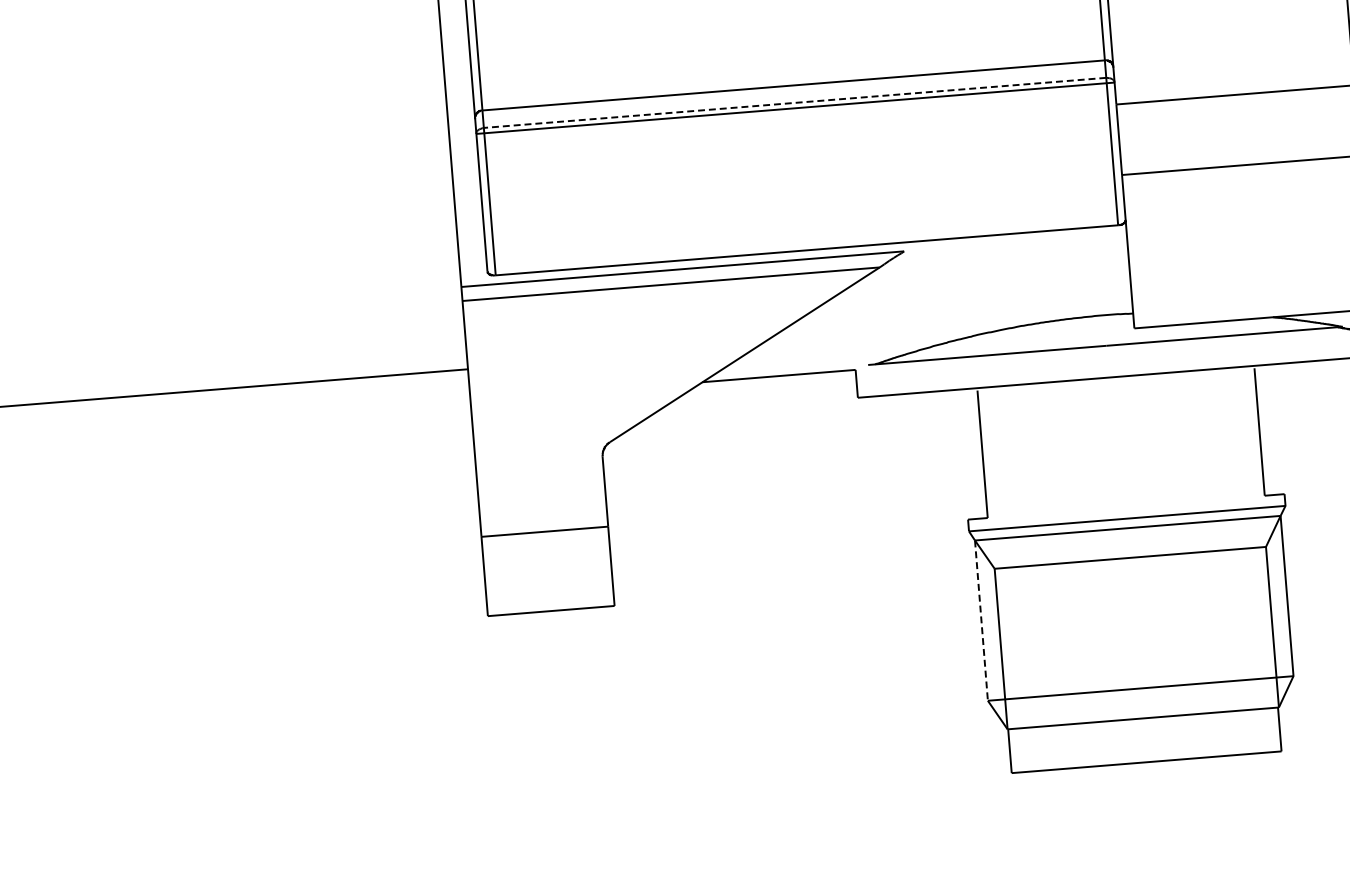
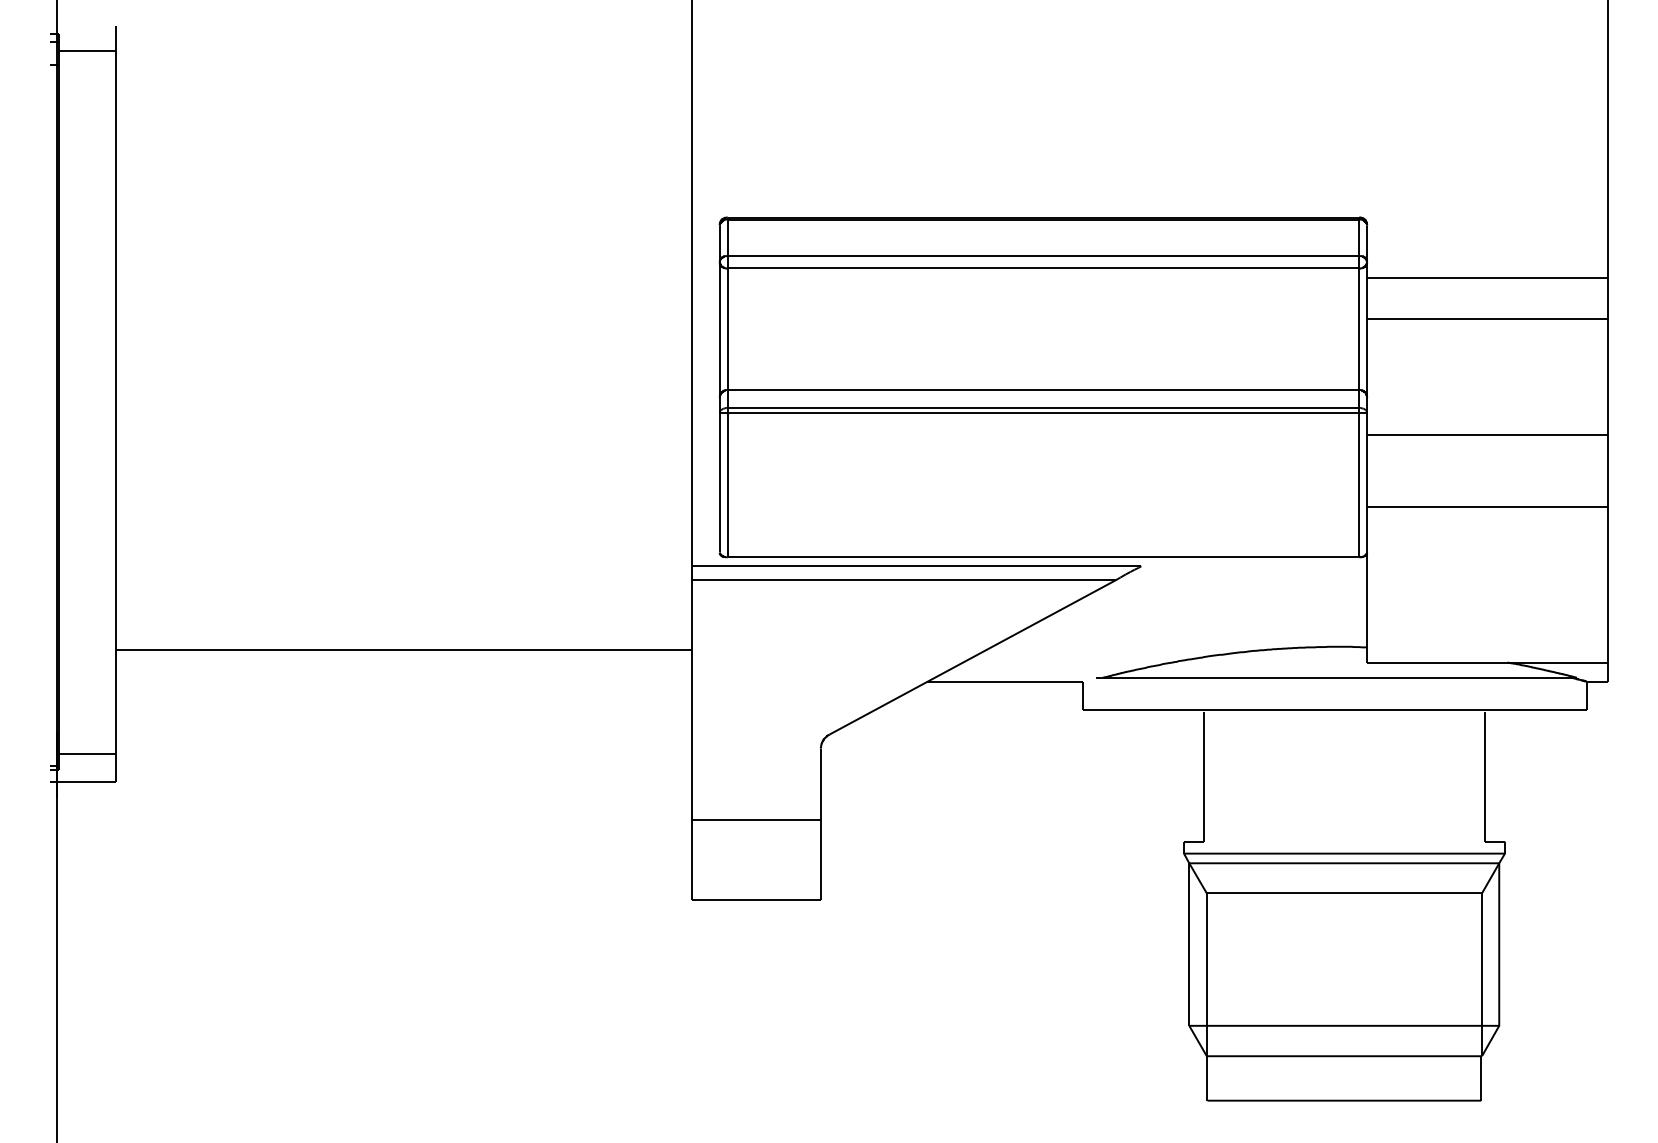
line: (795, 102) -> (1043, 407), dashed -> solid
line: (981, 621) -> (1189, 945), dashed -> solid

